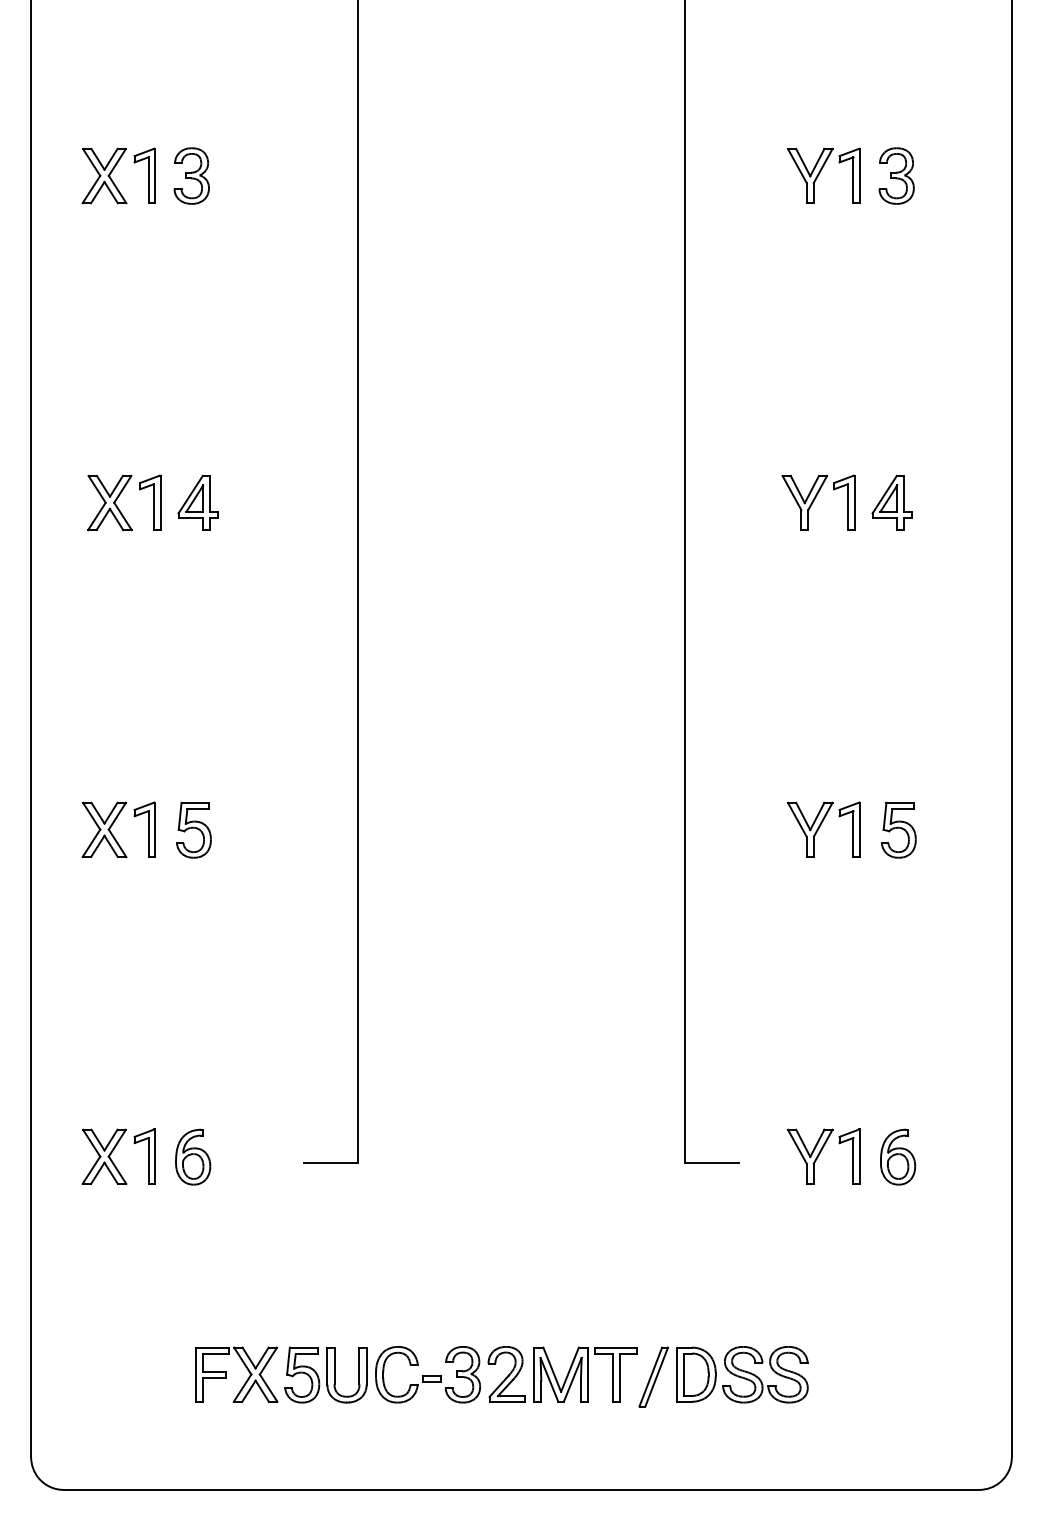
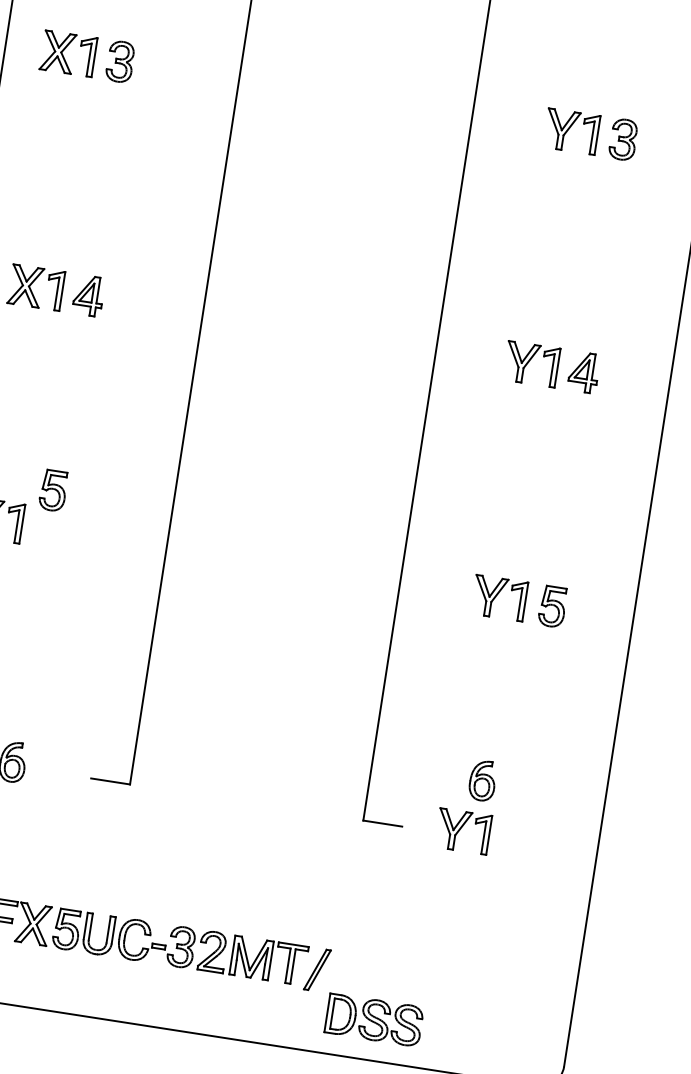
part: (193, 829) -> (53, 490), moved
part: (898, 1156) -> (483, 780), moved
part: (742, 1374) -> (374, 1019), moved

